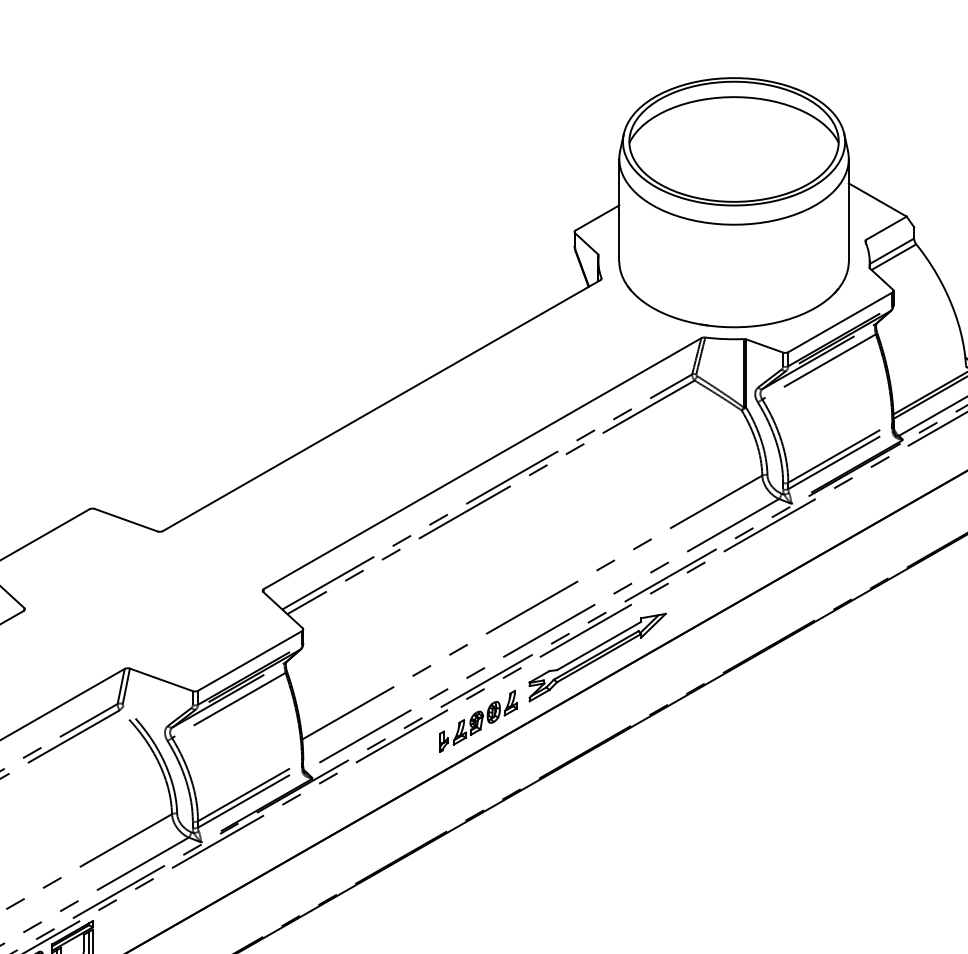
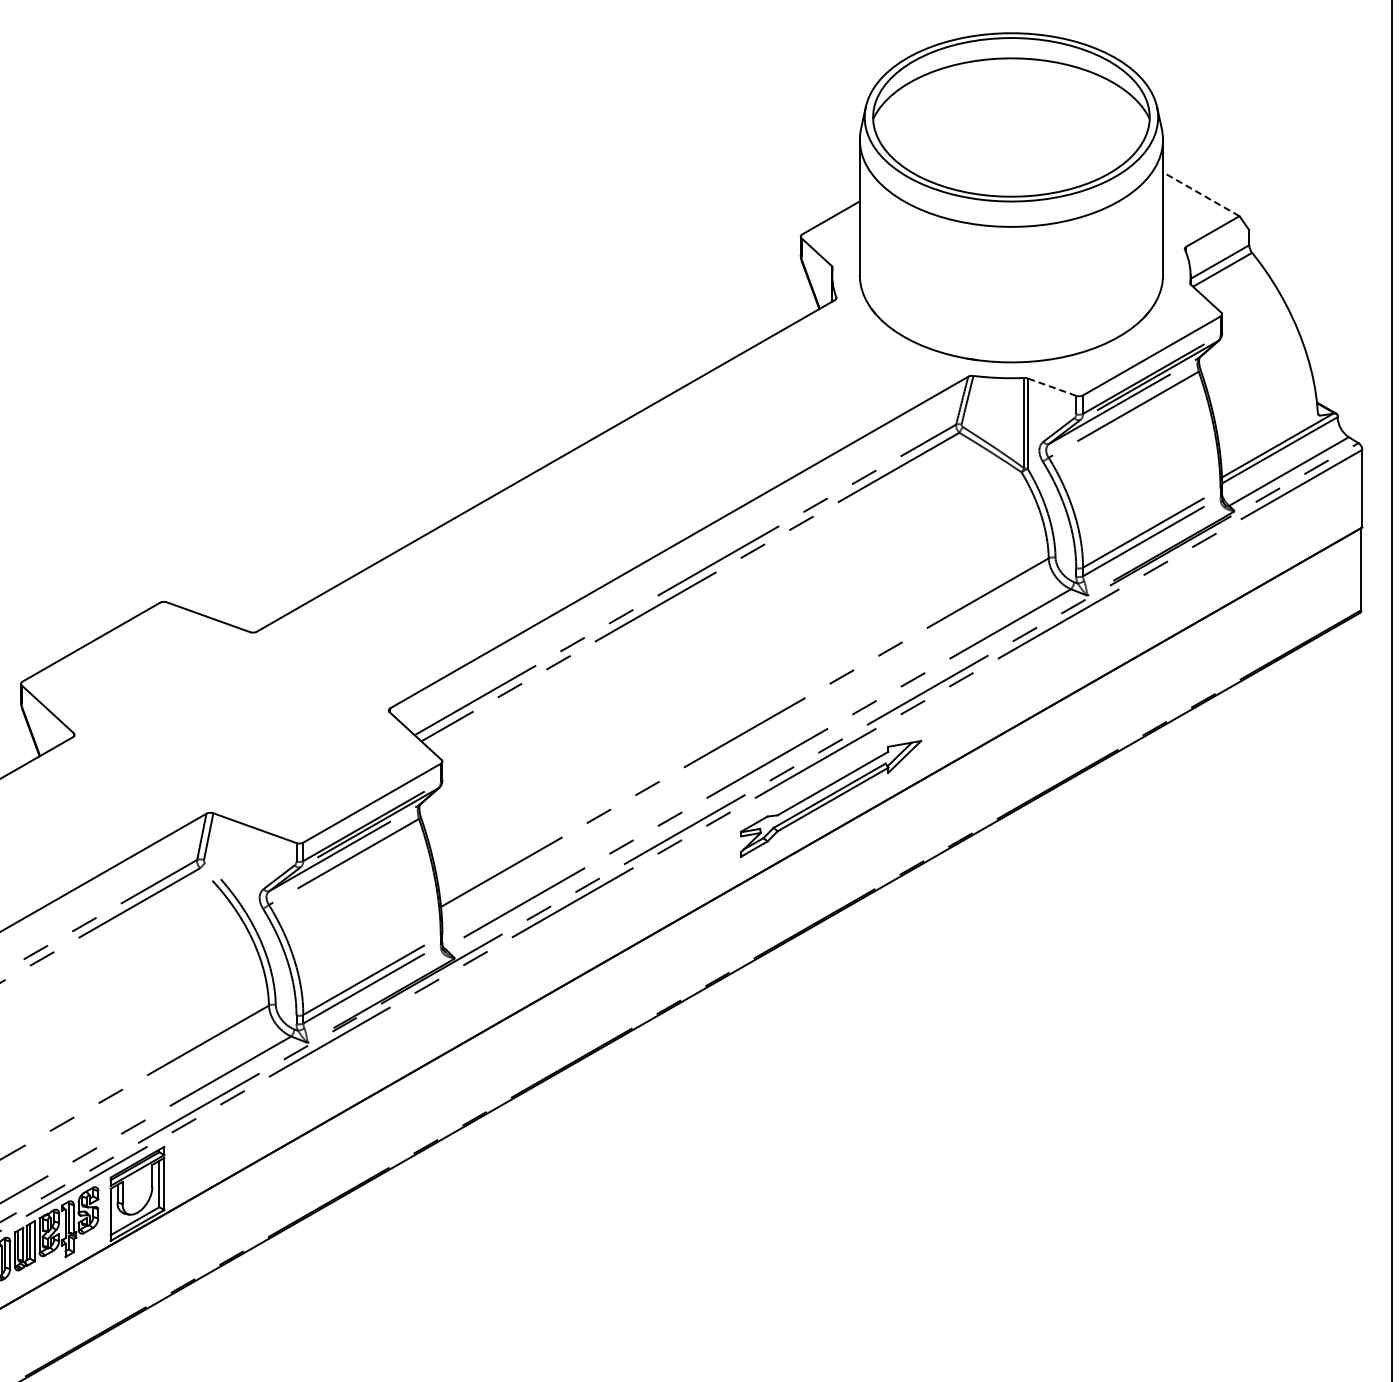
line: (877, 200) -> (1200, 194), solid -> dashed
line: (764, 346) -> (1051, 387), solid -> dashed
part: (478, 721) -> (673, 882), removed

